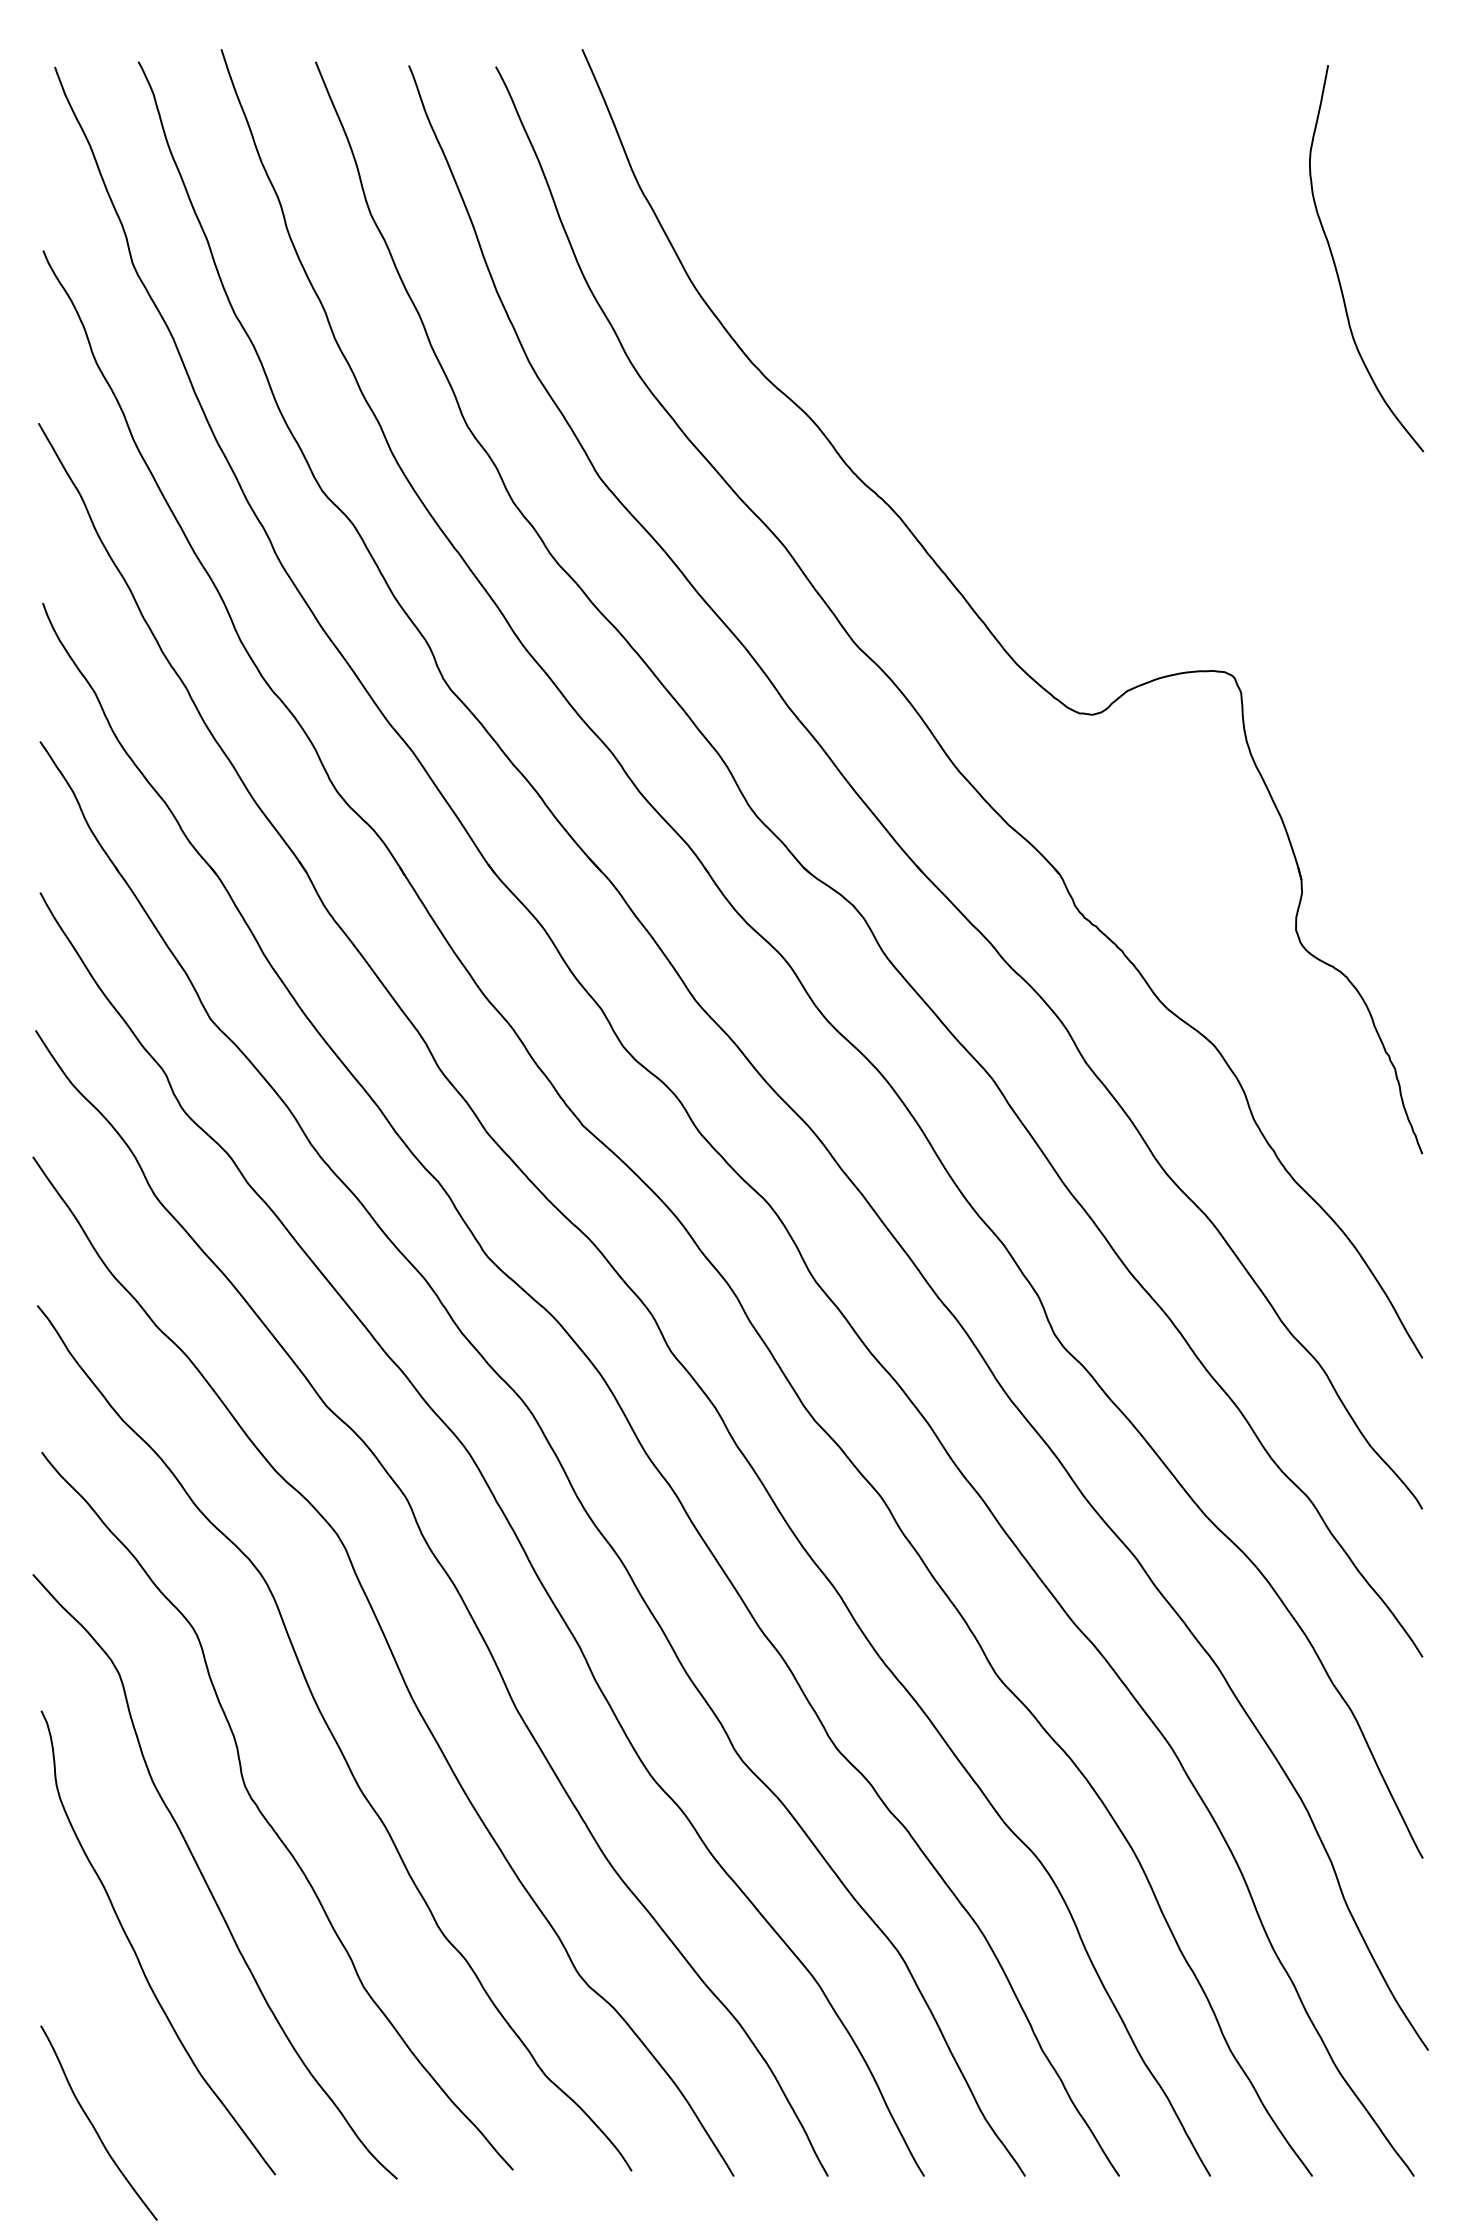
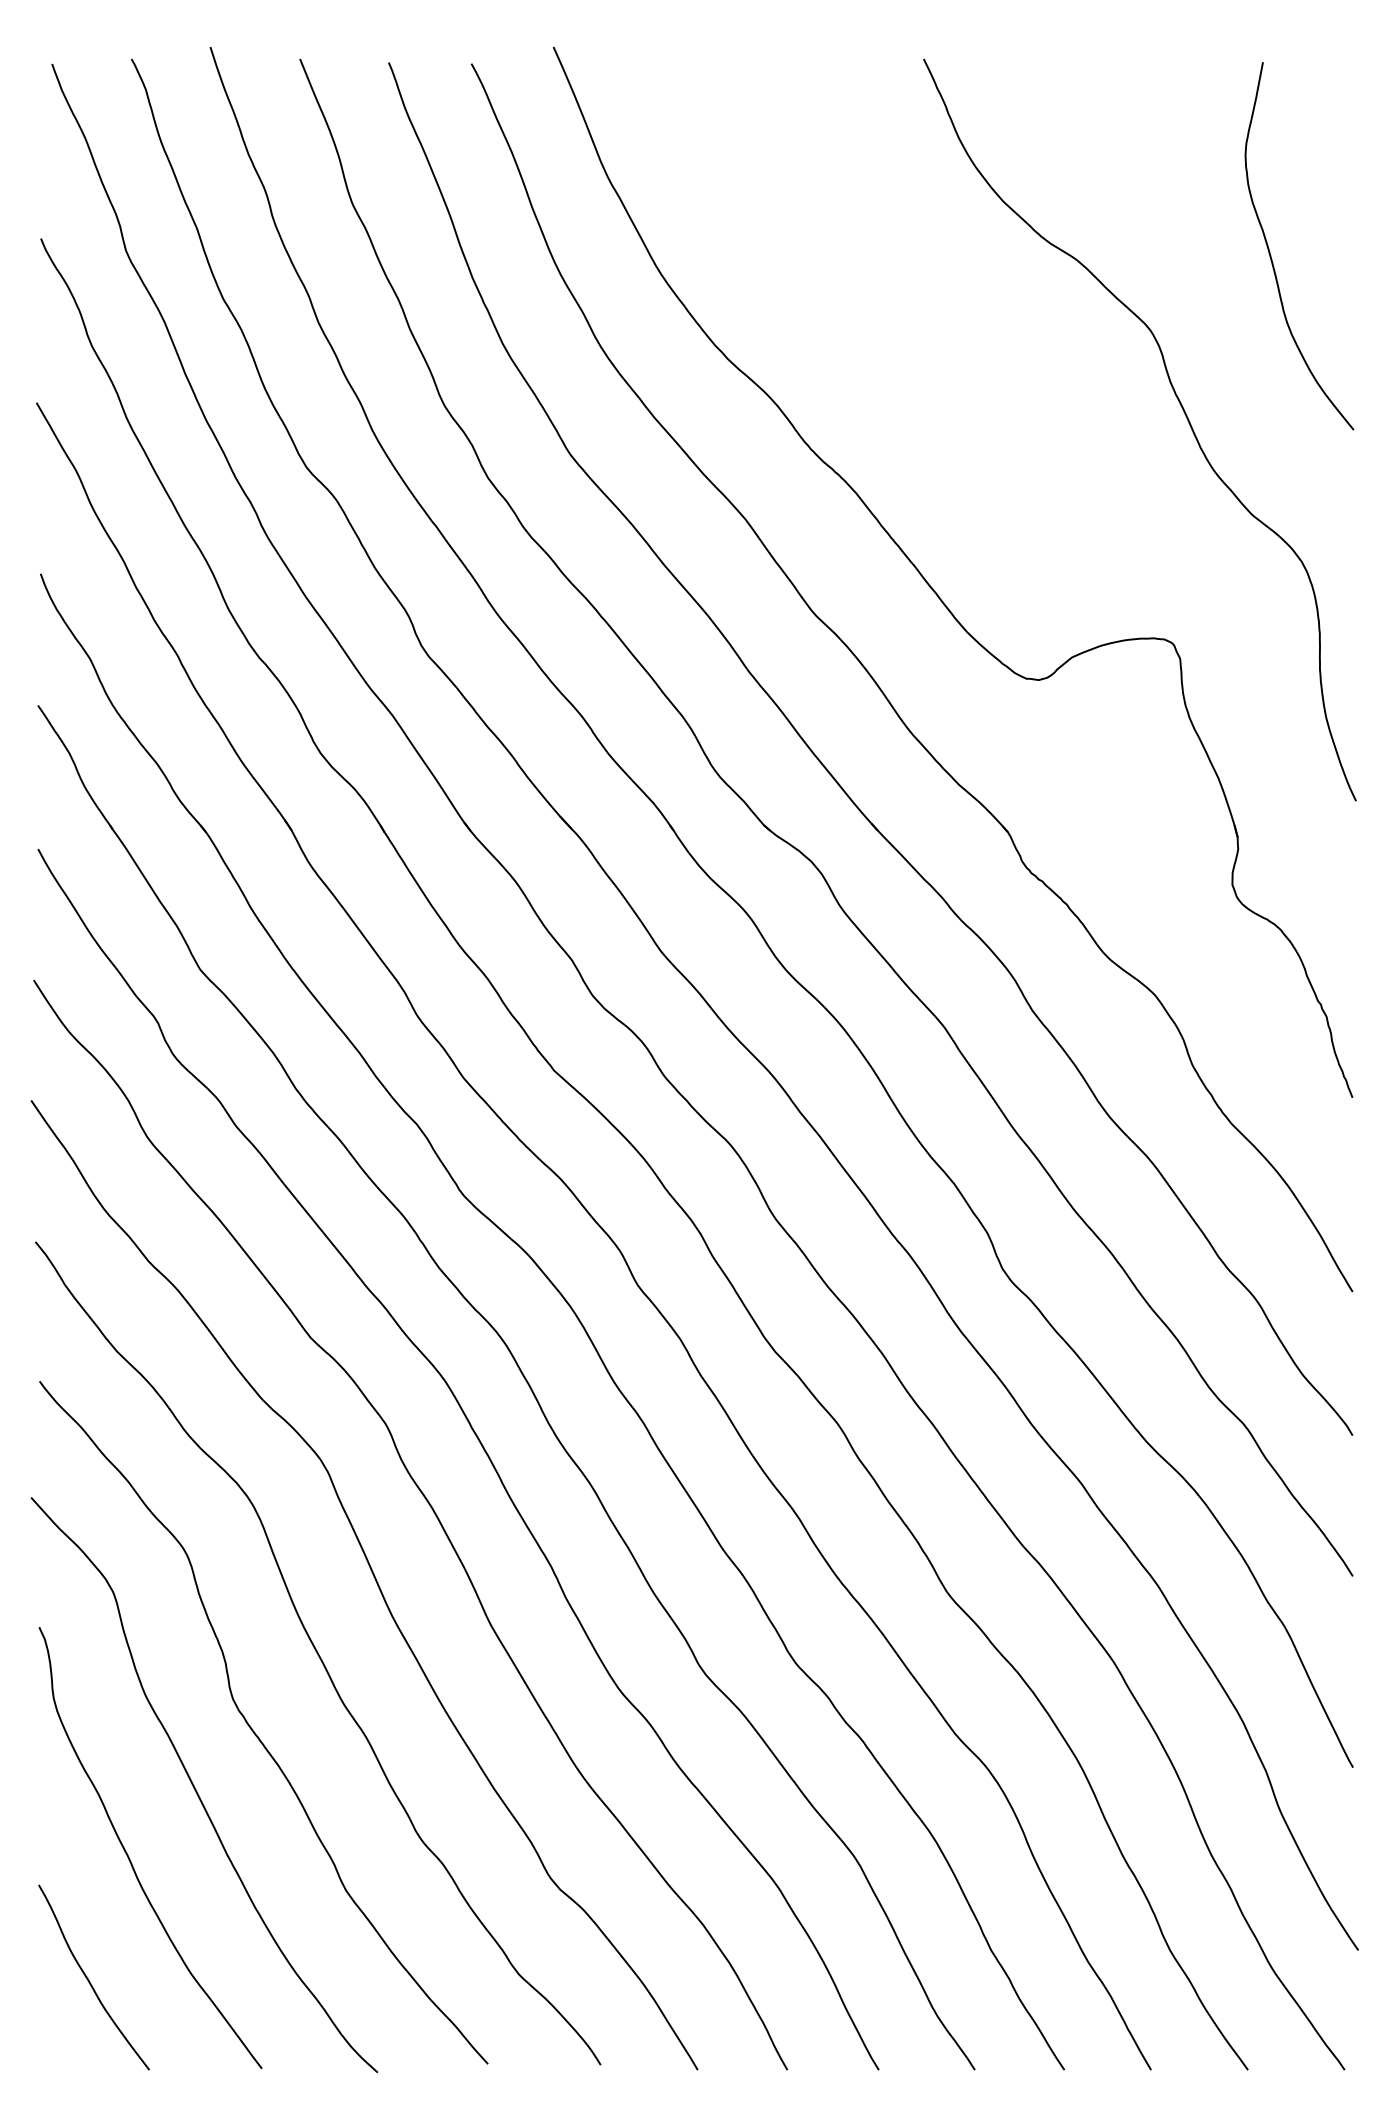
curve: (1242, 428) -> (1181, 407), added
curve: (93, 2124) -> (88, 1978), moved

